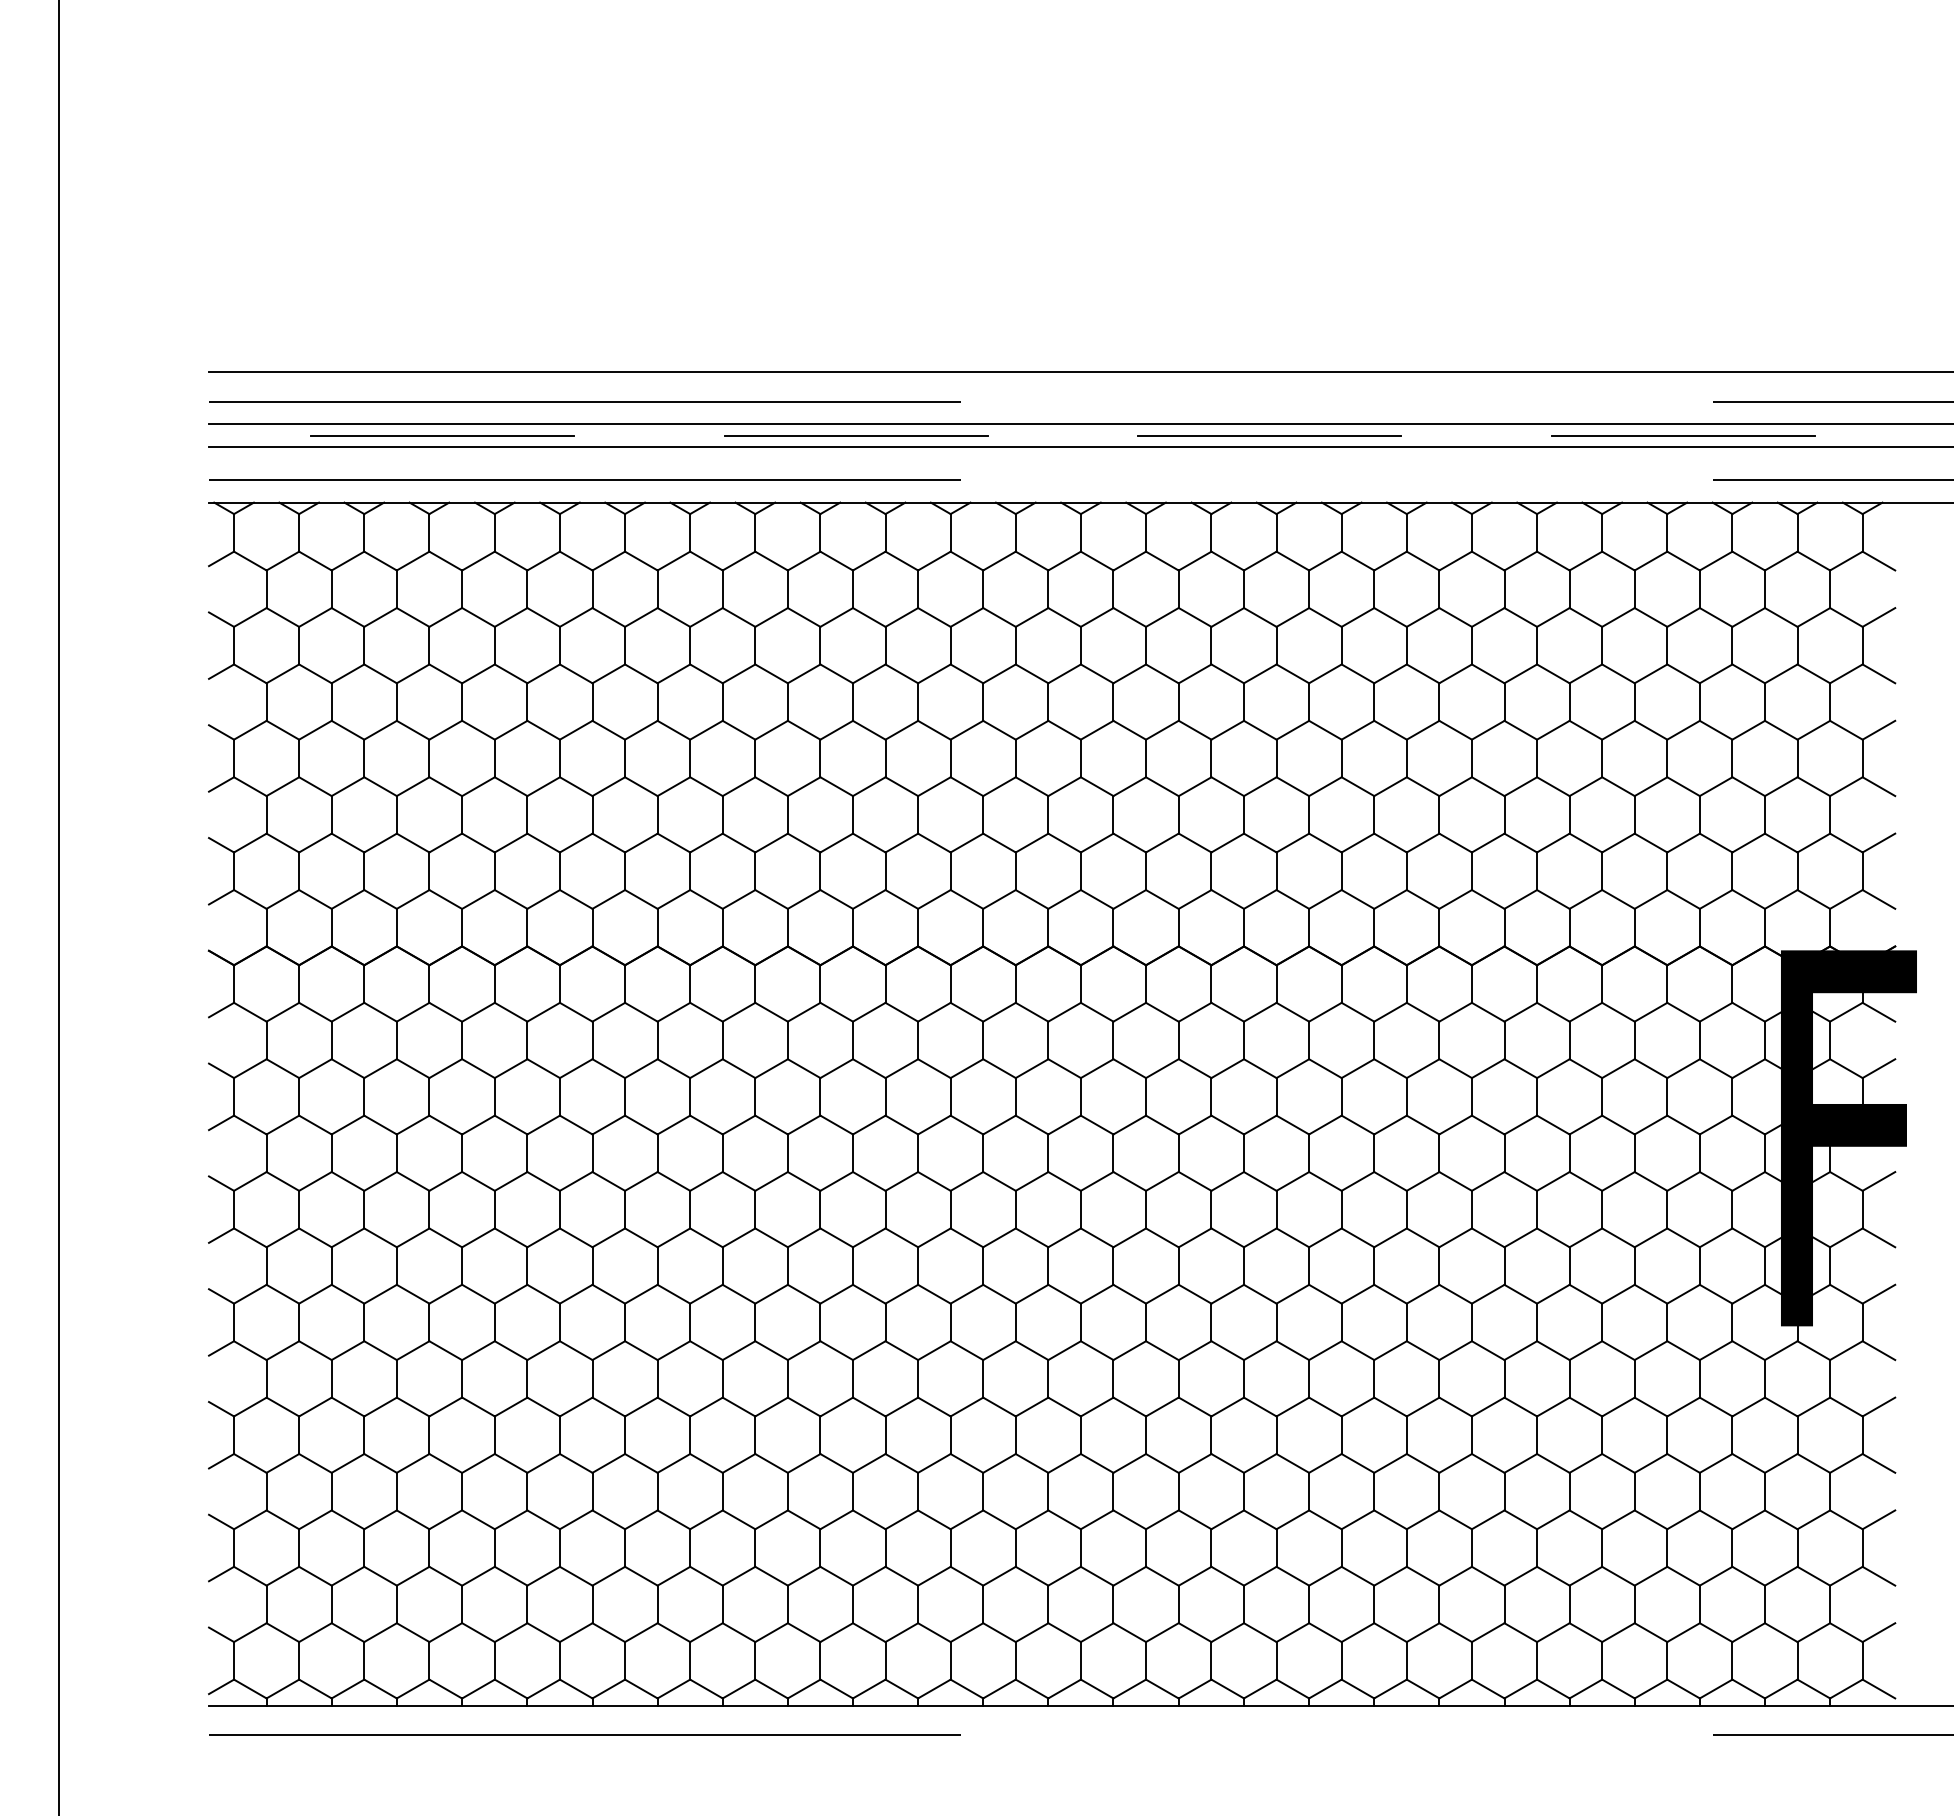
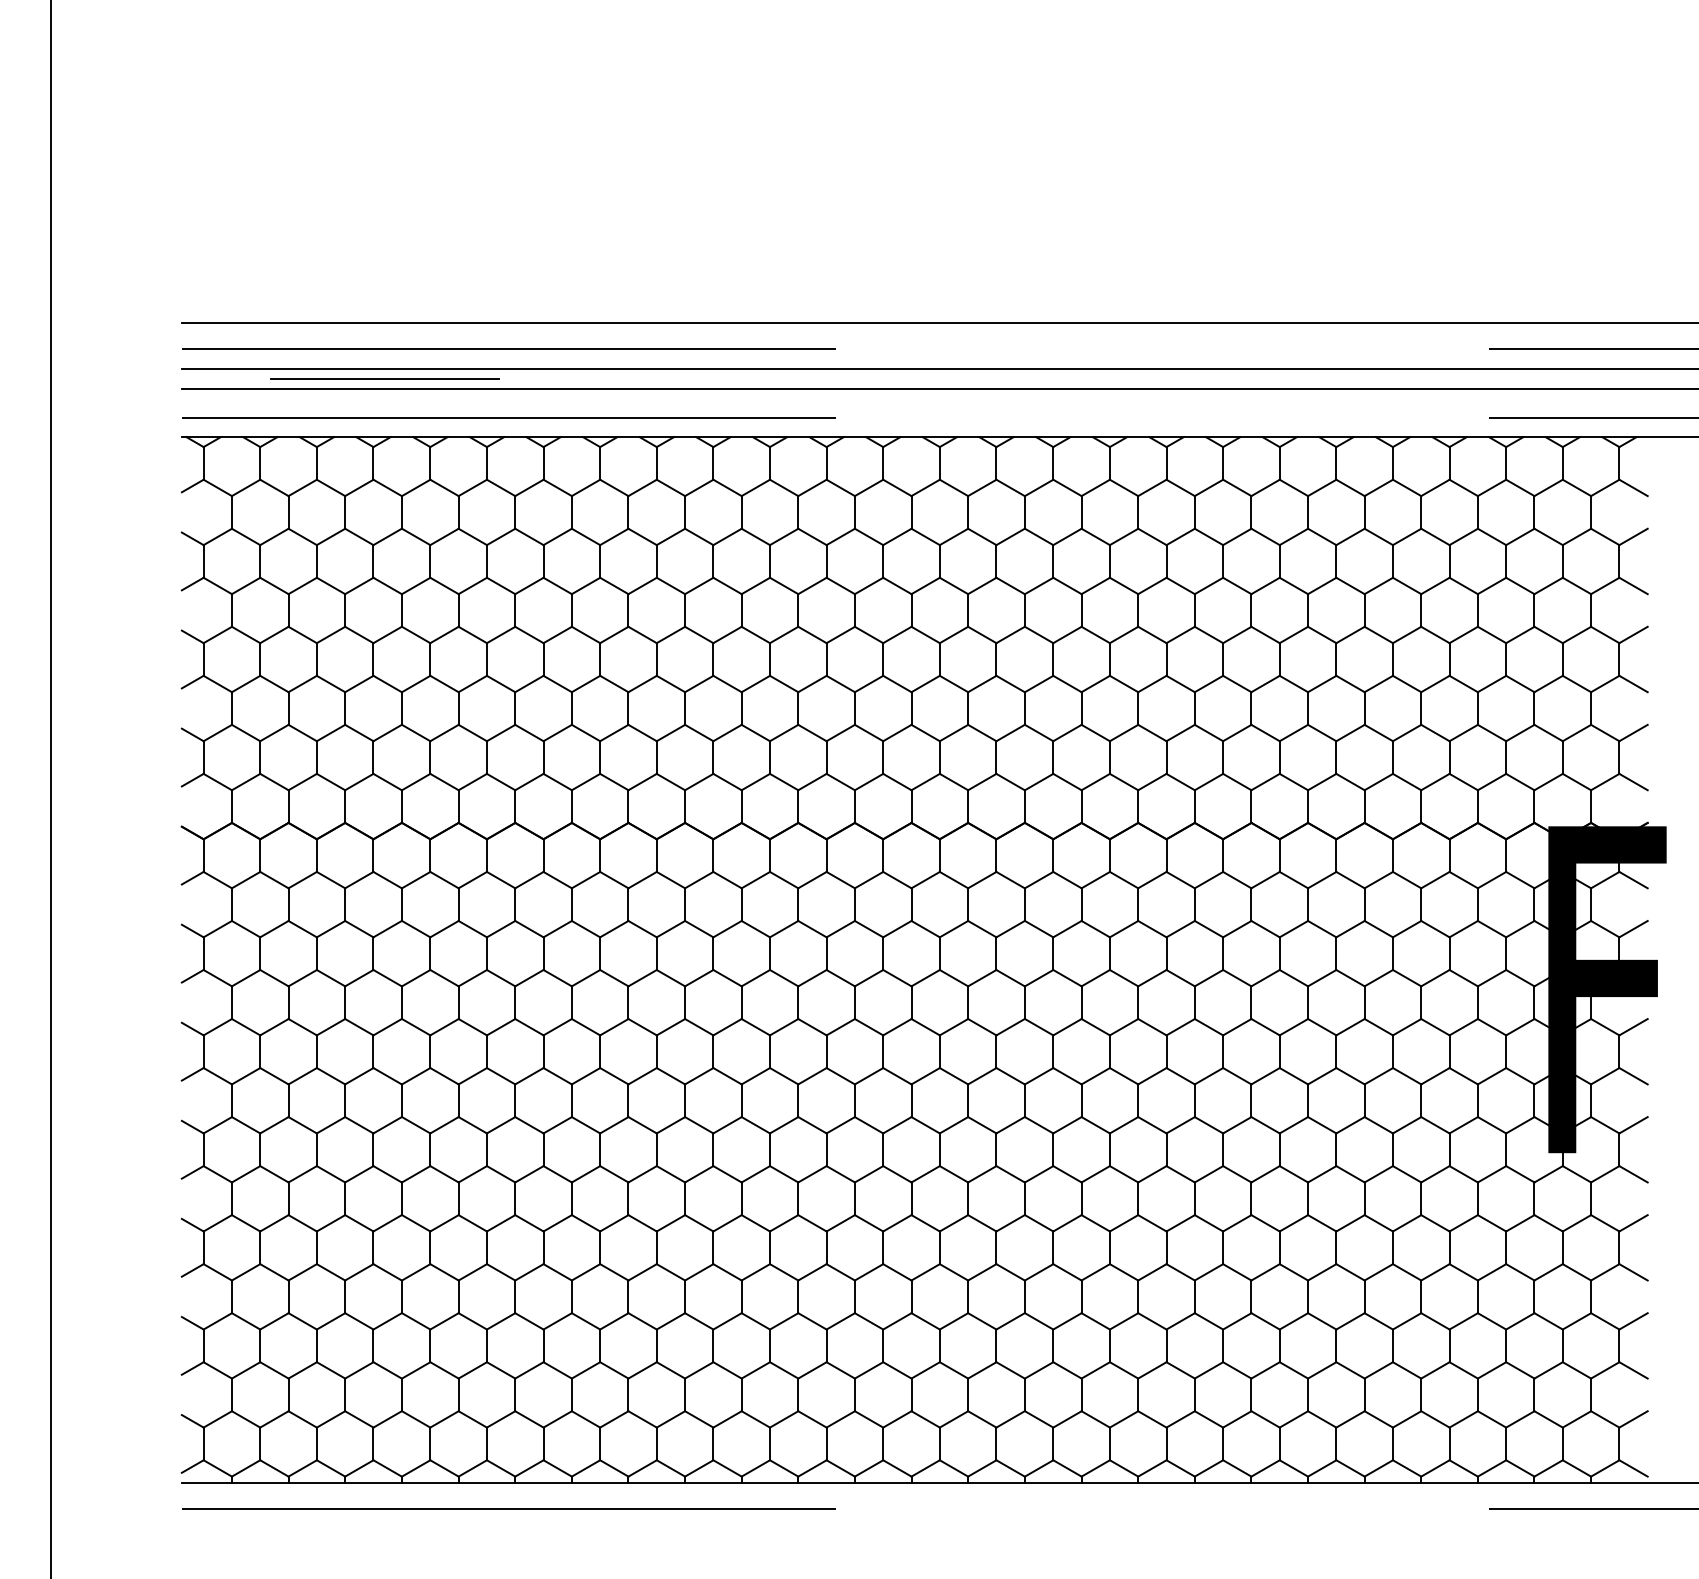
line: (855, 435) -> (743, 378), removed
line: (1269, 435) -> (1103, 378), removed
line: (1683, 435) -> (1463, 378), removed

